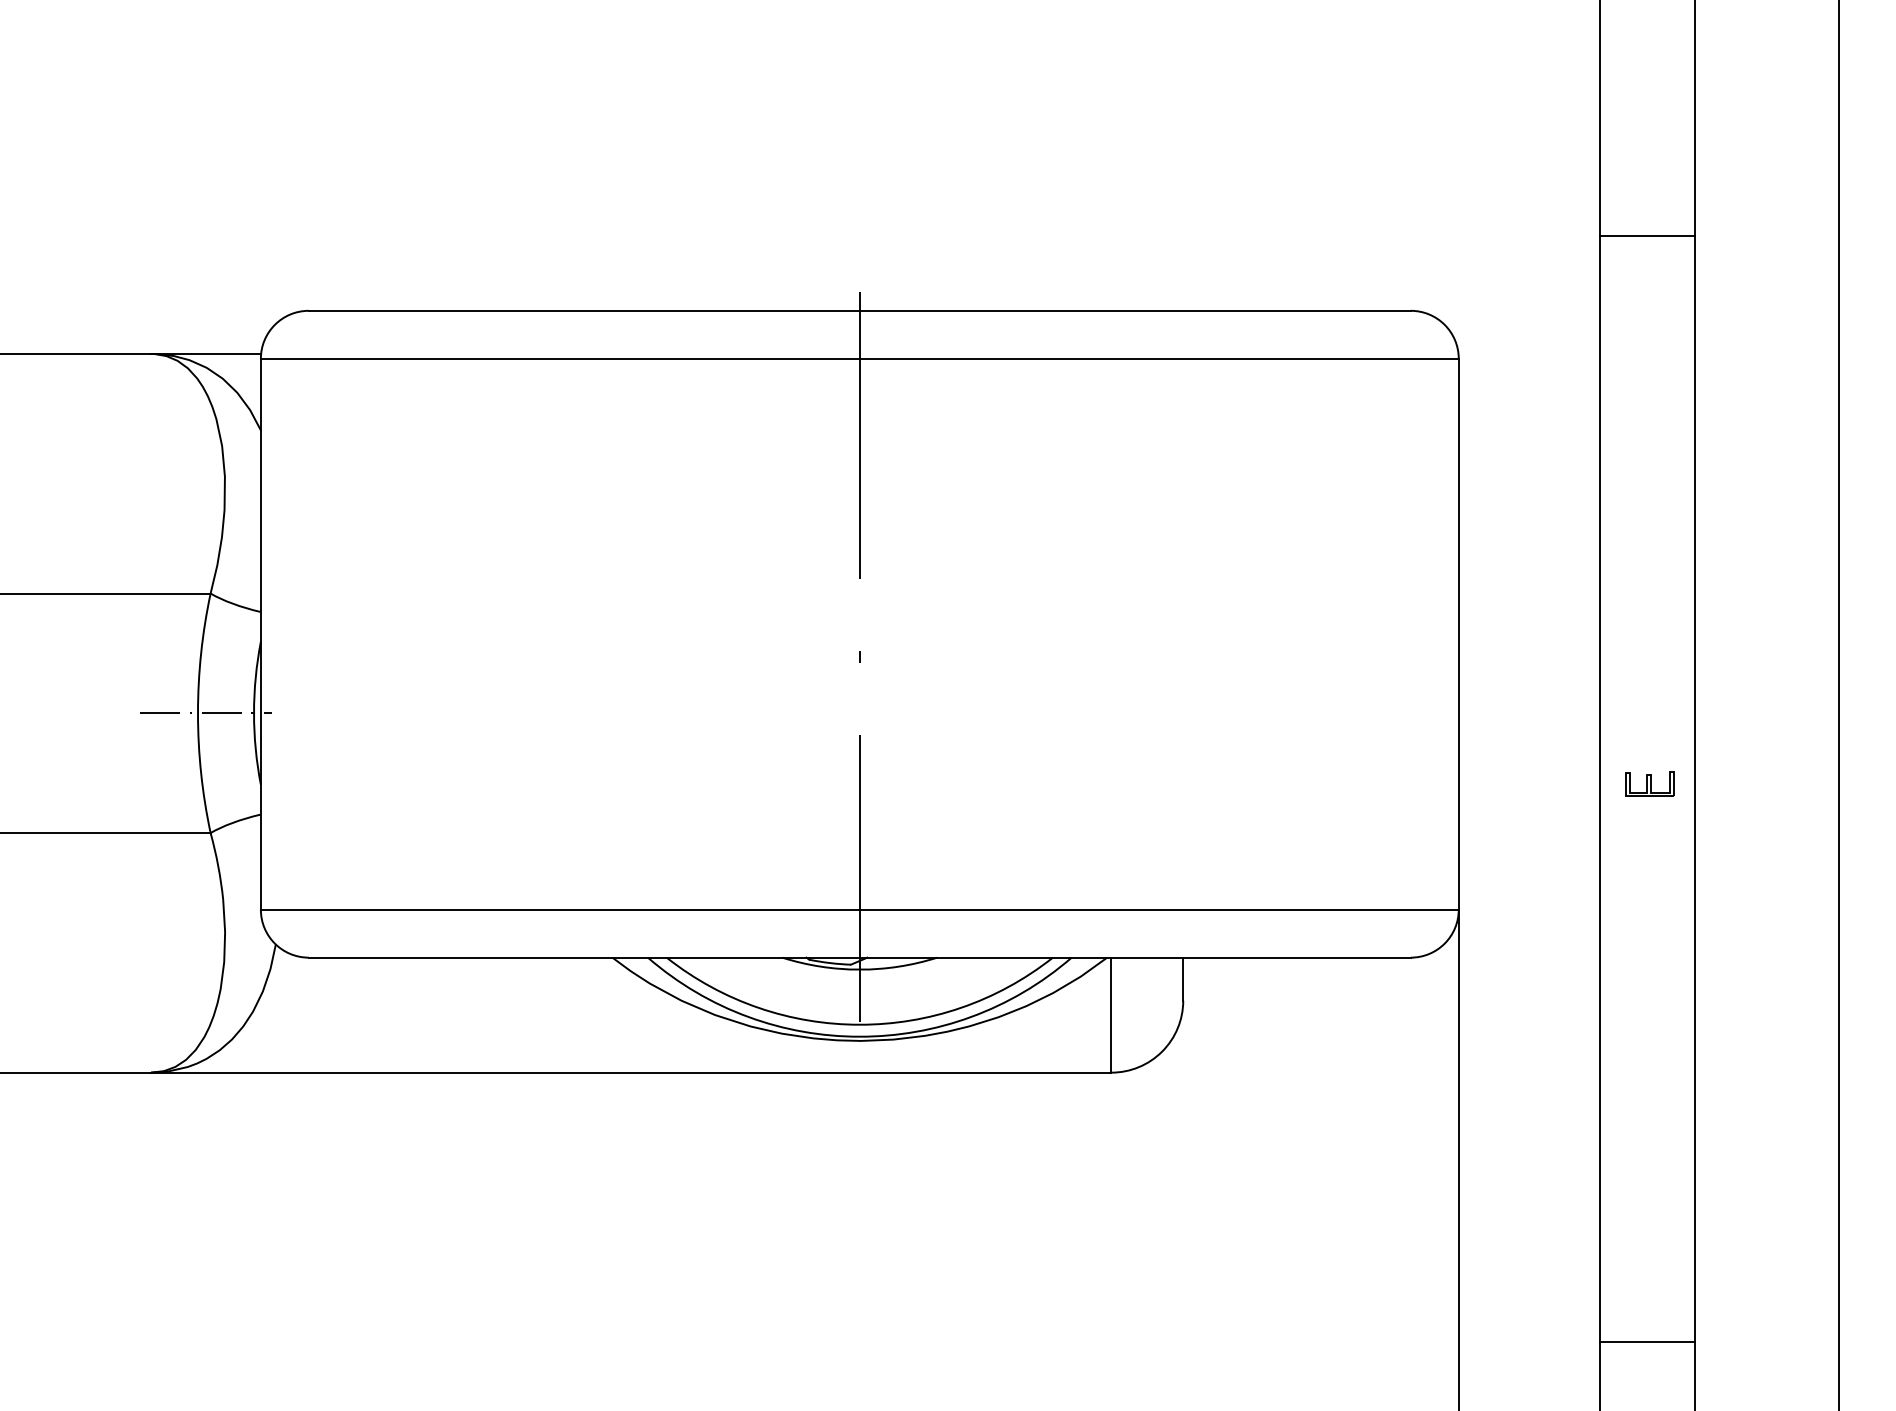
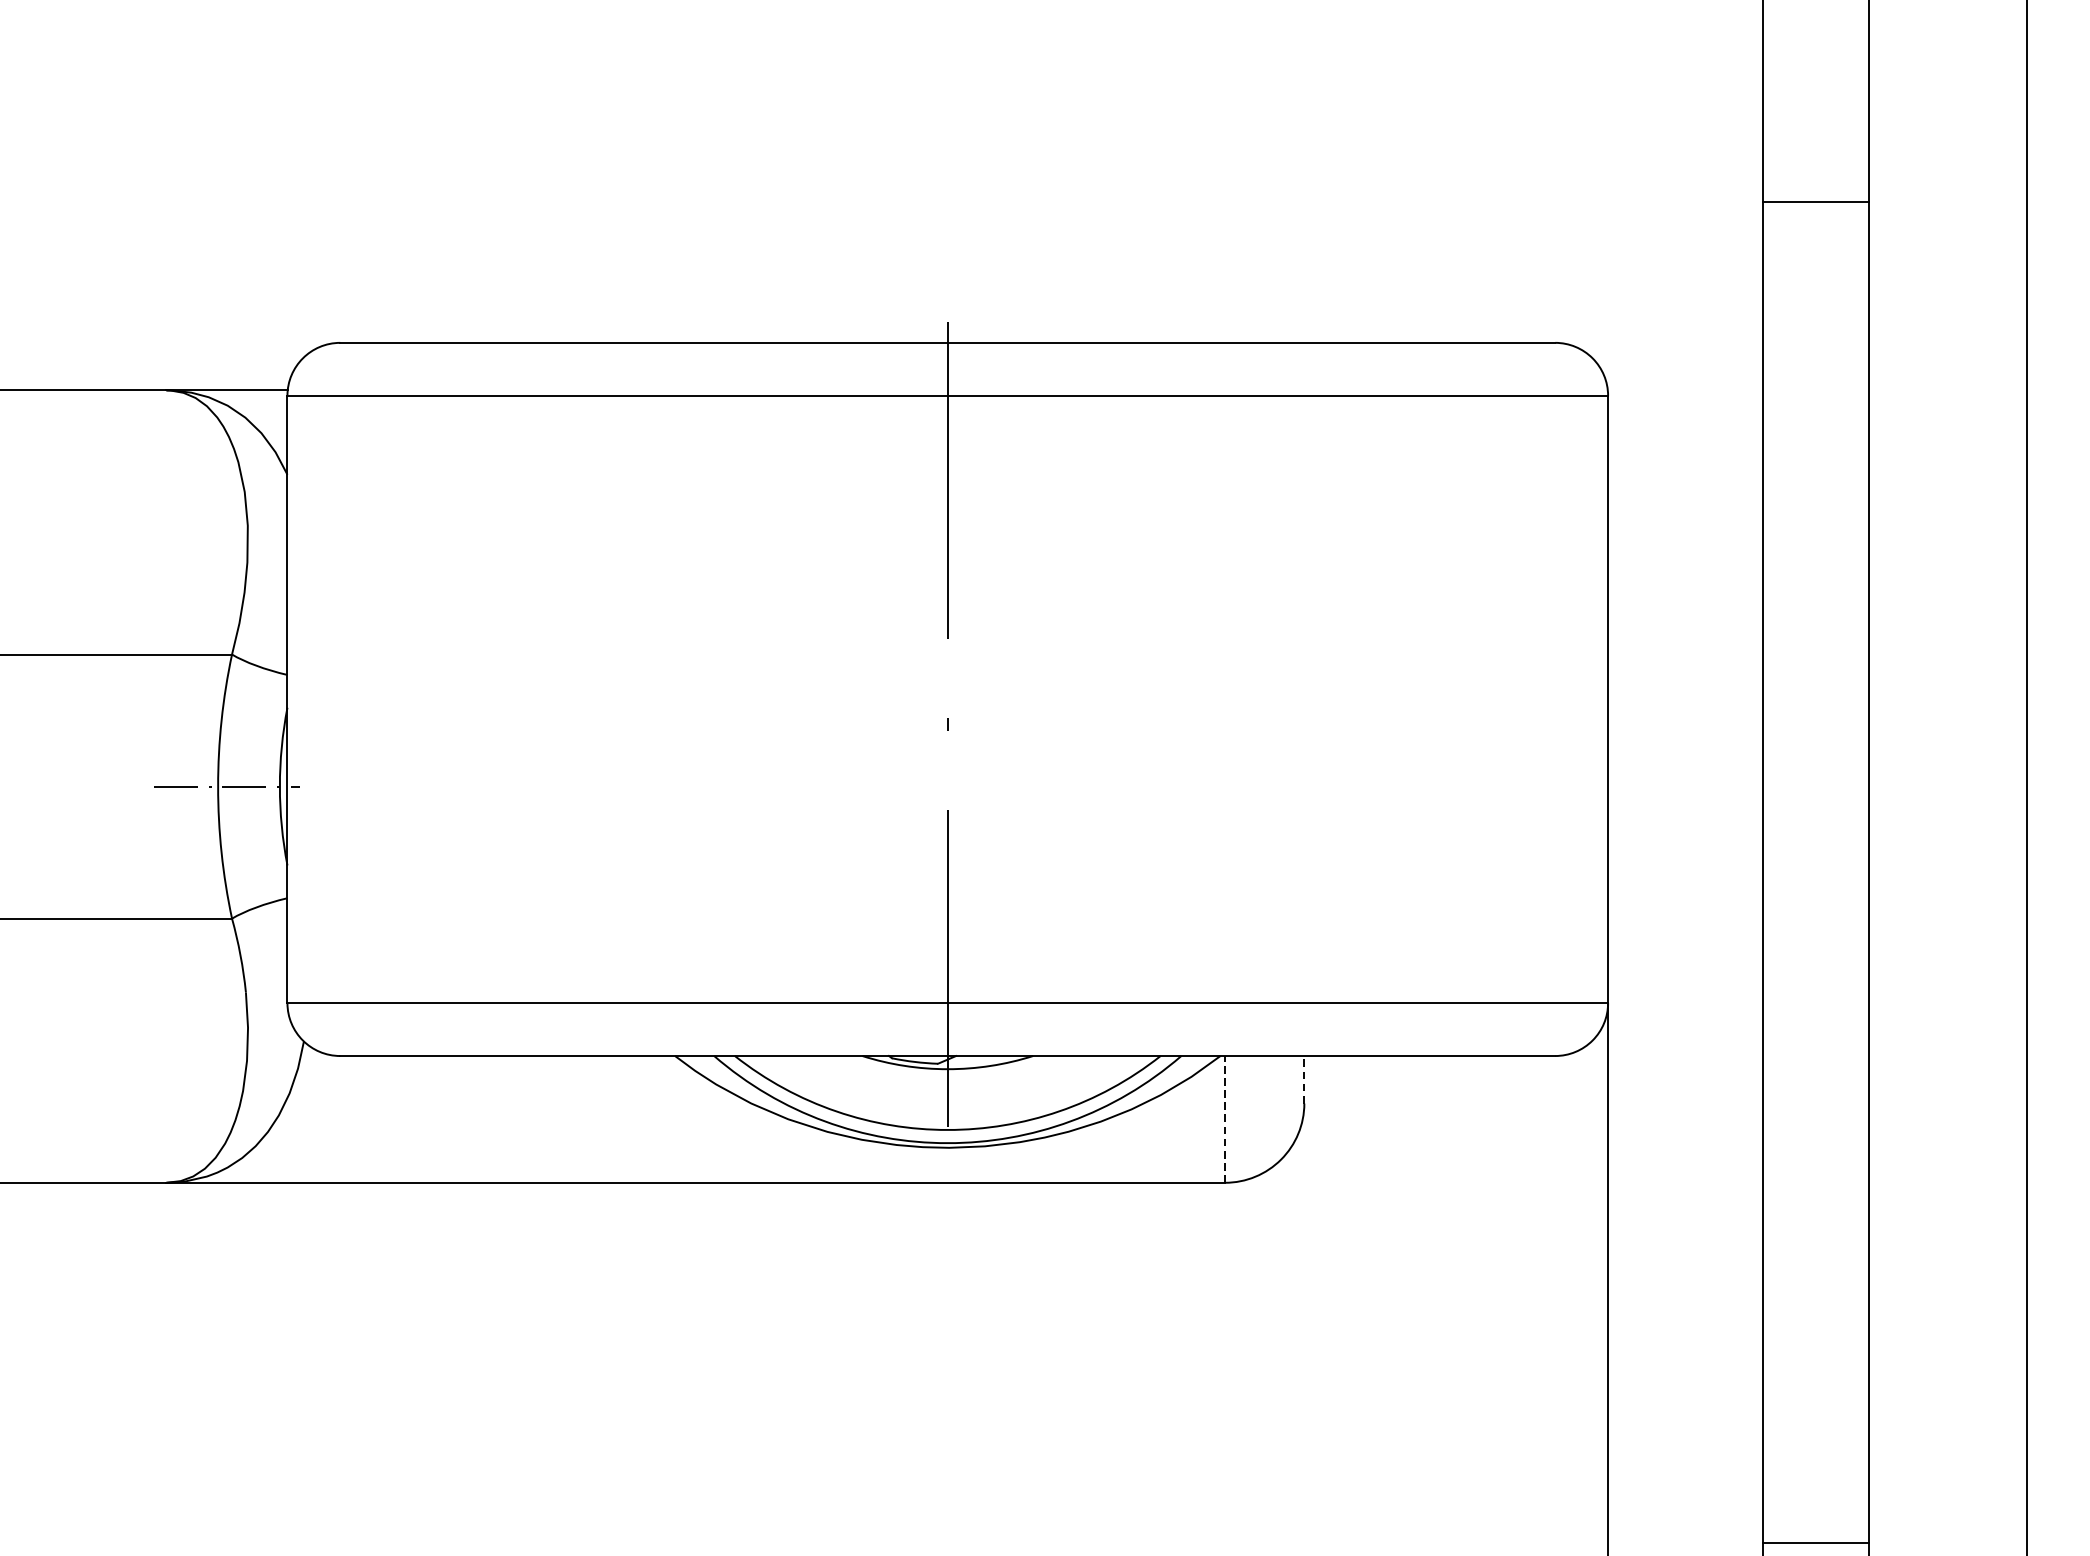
line: (1647, 236) -> (1816, 202), moved
part: (1649, 783) -> (1818, 863), removed
line: (1183, 979) -> (1304, 1080), solid -> dashed
line: (1111, 1014) -> (1225, 1118), solid -> dashed
line: (1647, 1342) -> (1816, 1543), moved

